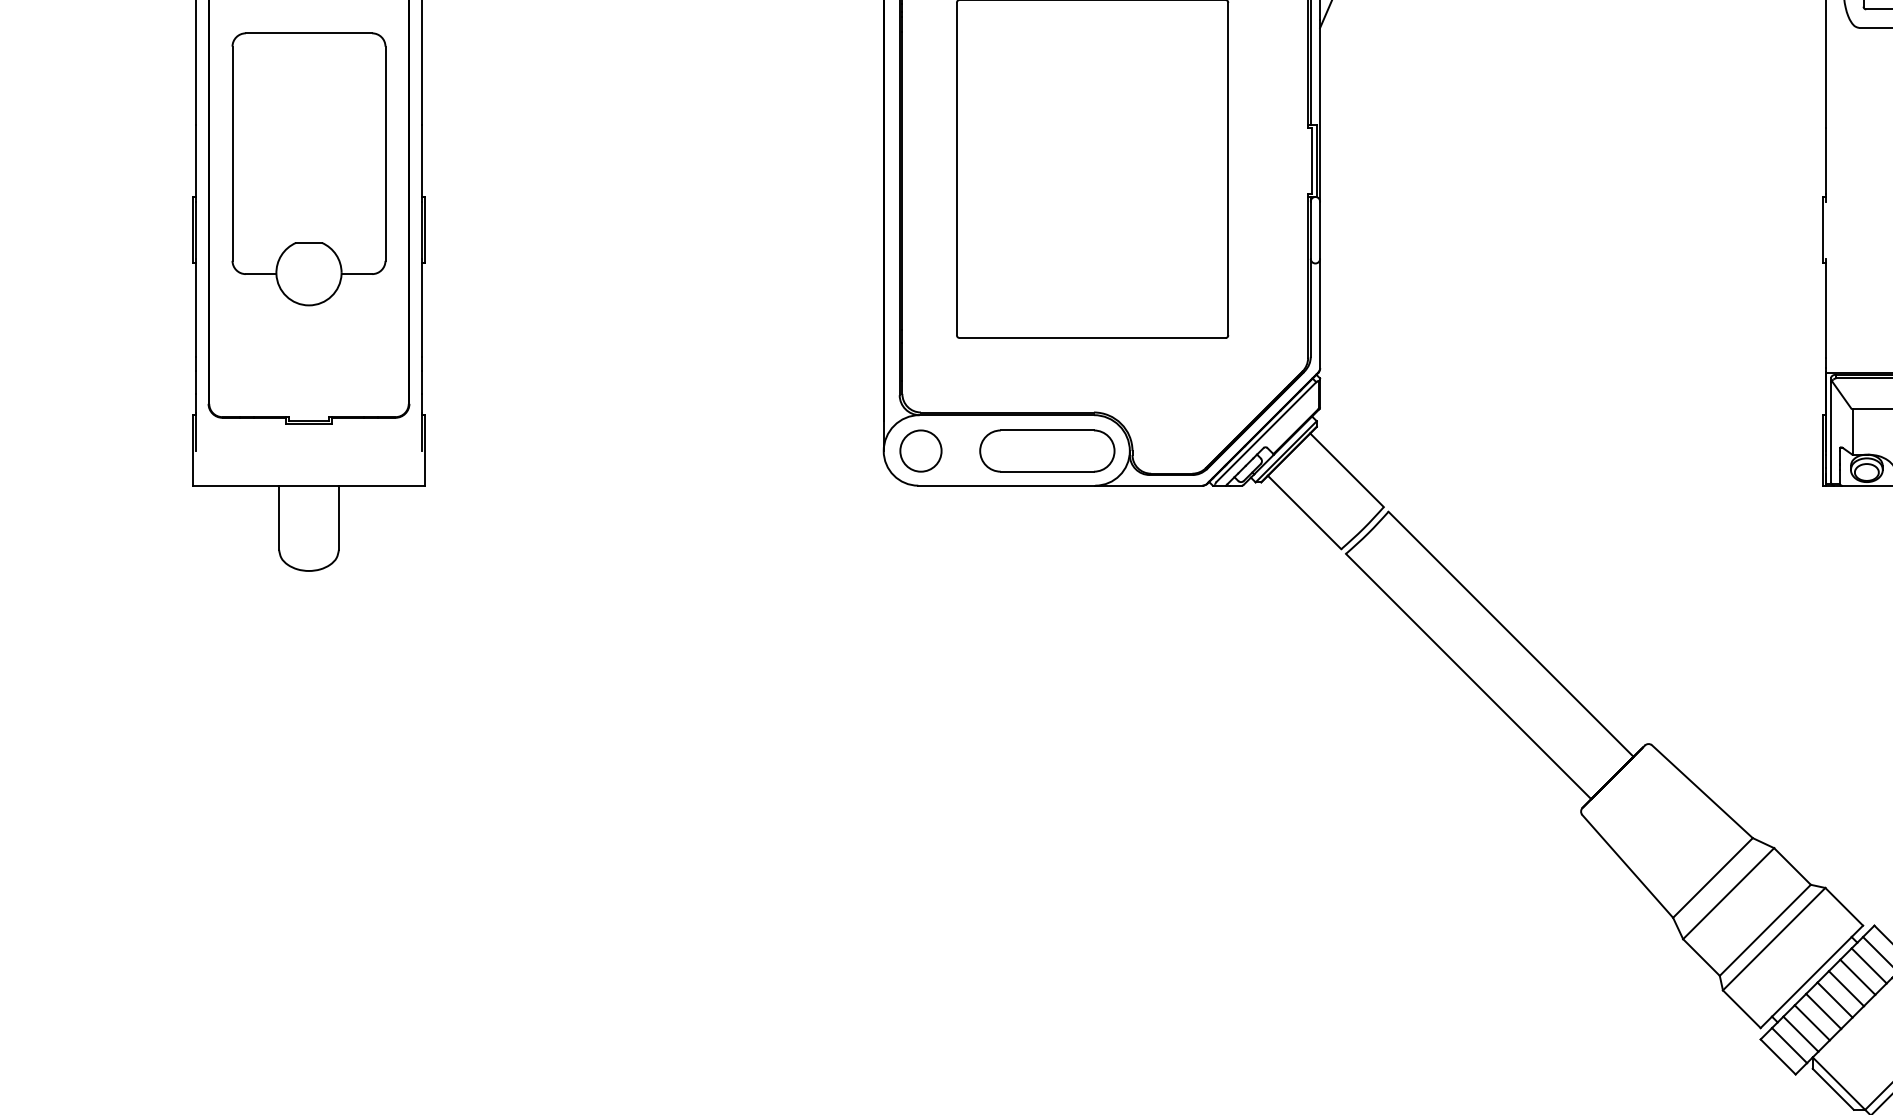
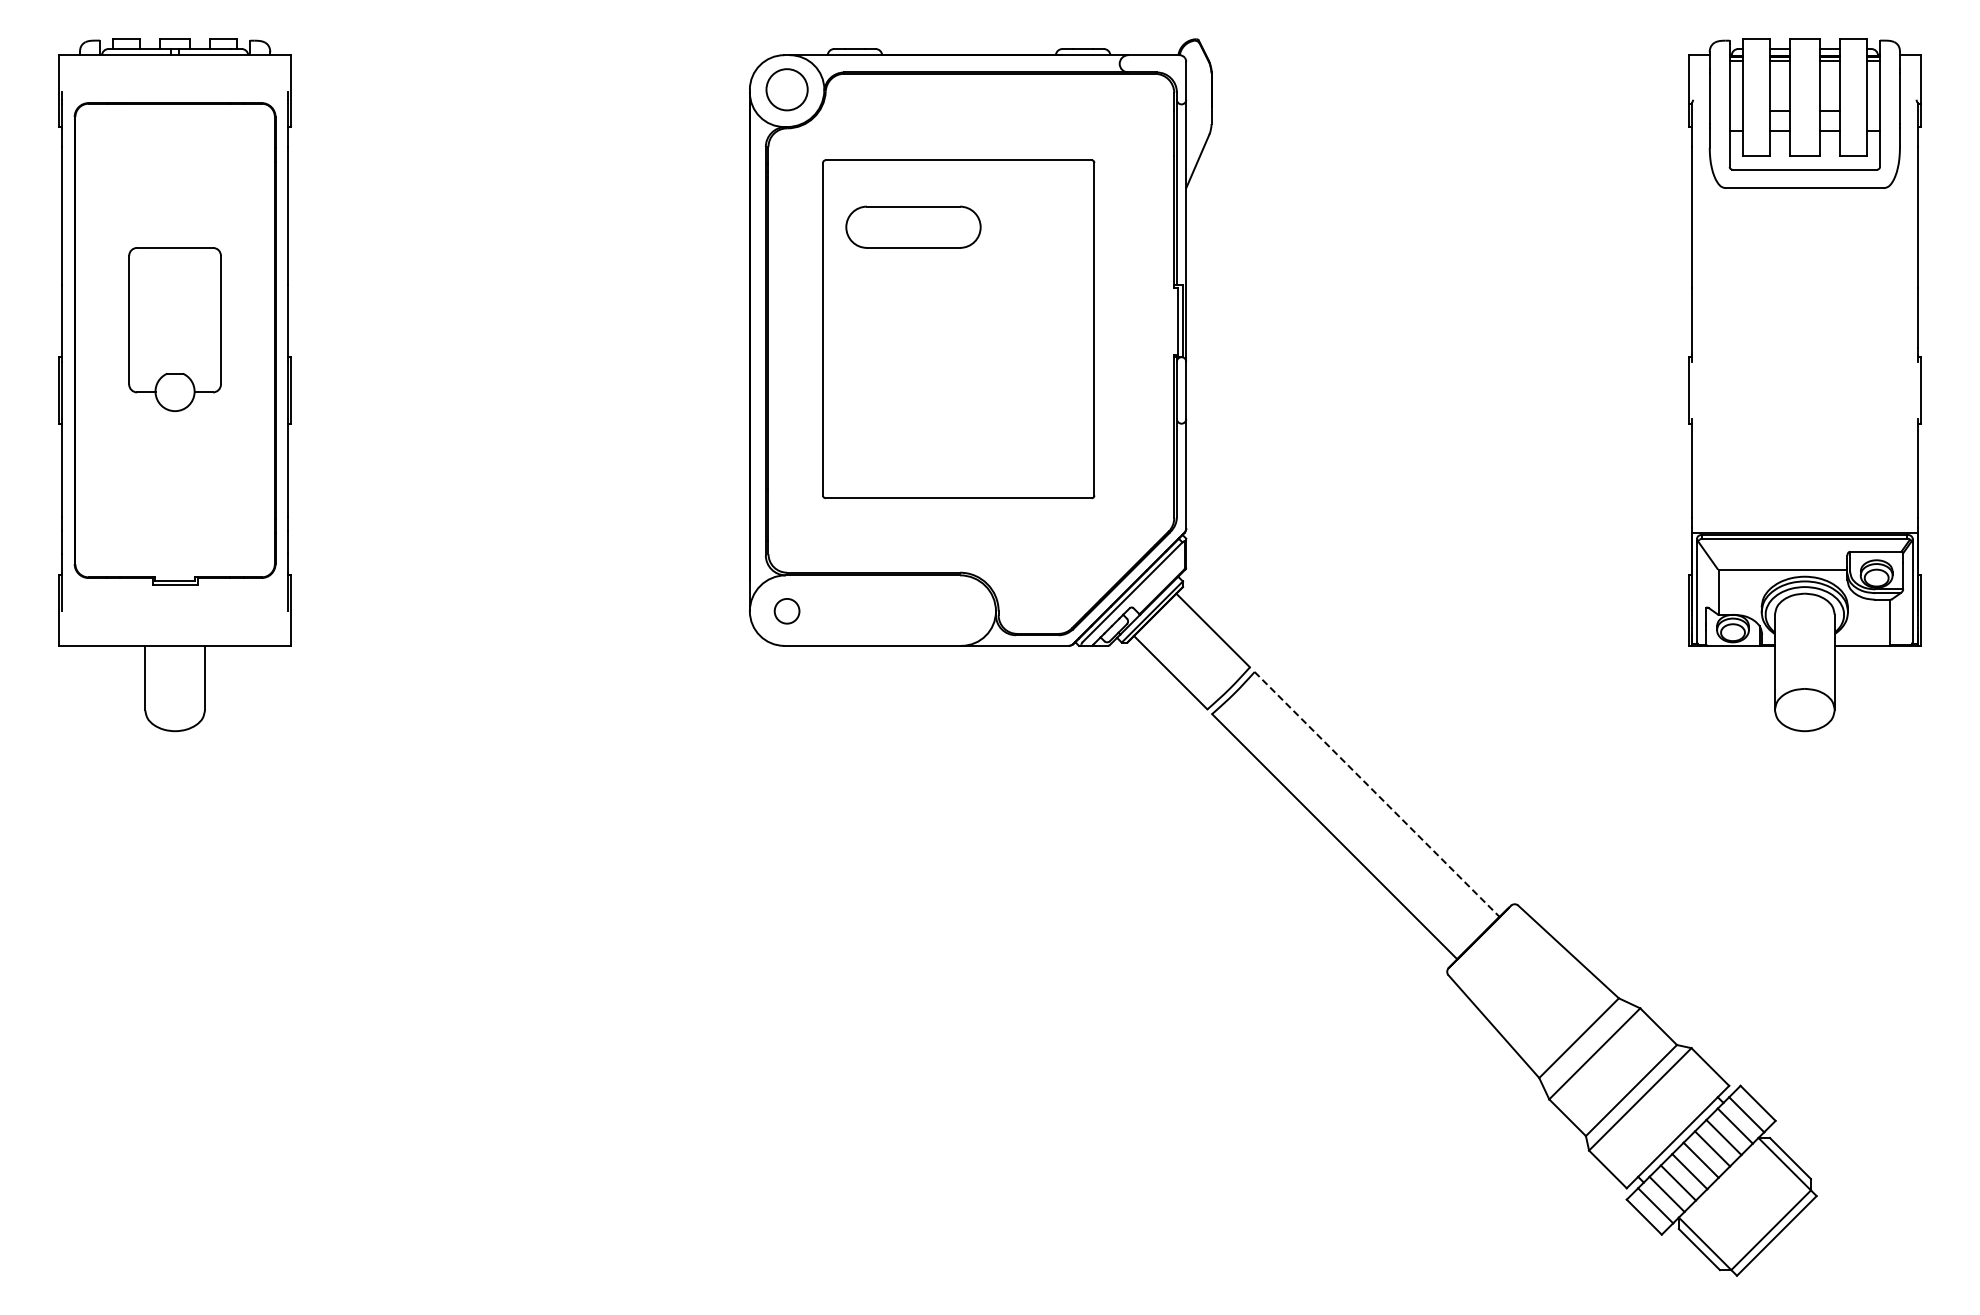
part: (308, 169) -> (174, 329), size x0.6
circle: (920, 450) -> (786, 610), size x0.6
part: (1047, 450) -> (913, 226), moved
line: (1511, 634) -> (1377, 794), solid -> dashed

